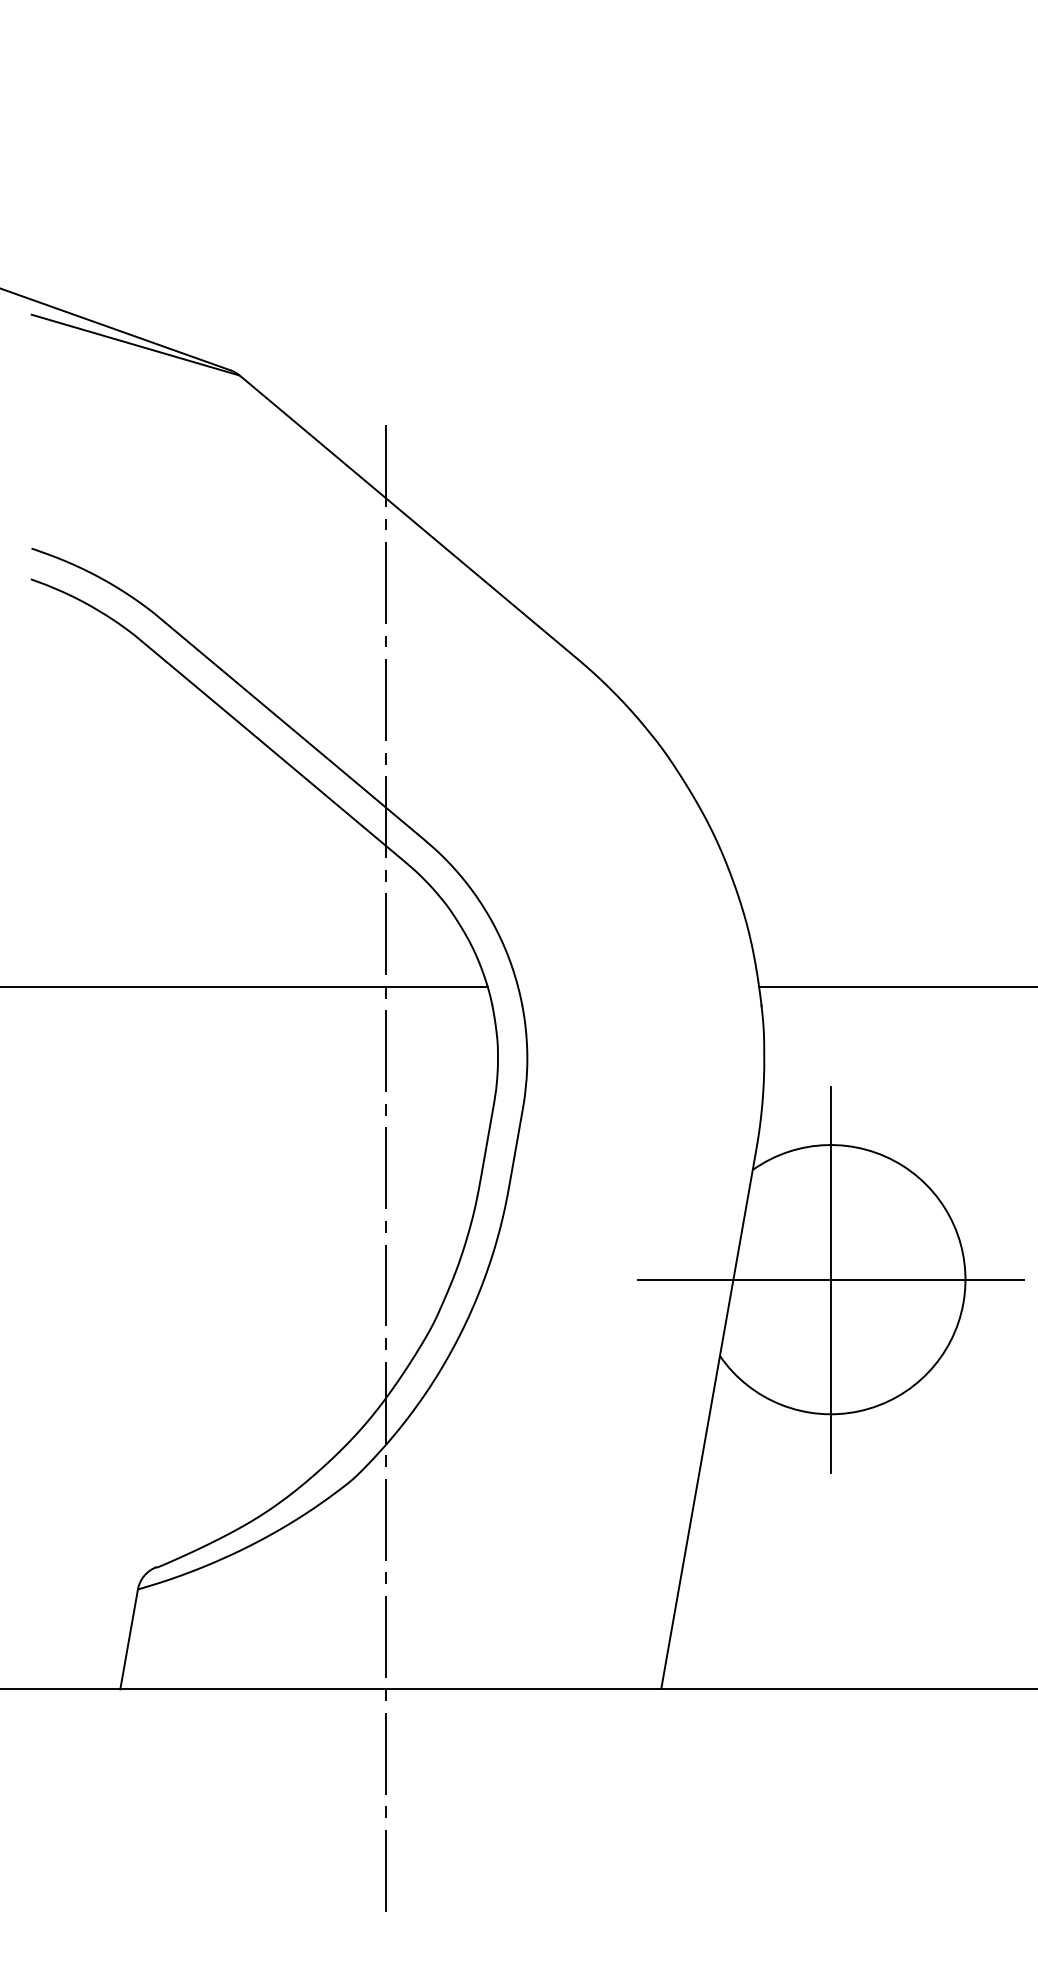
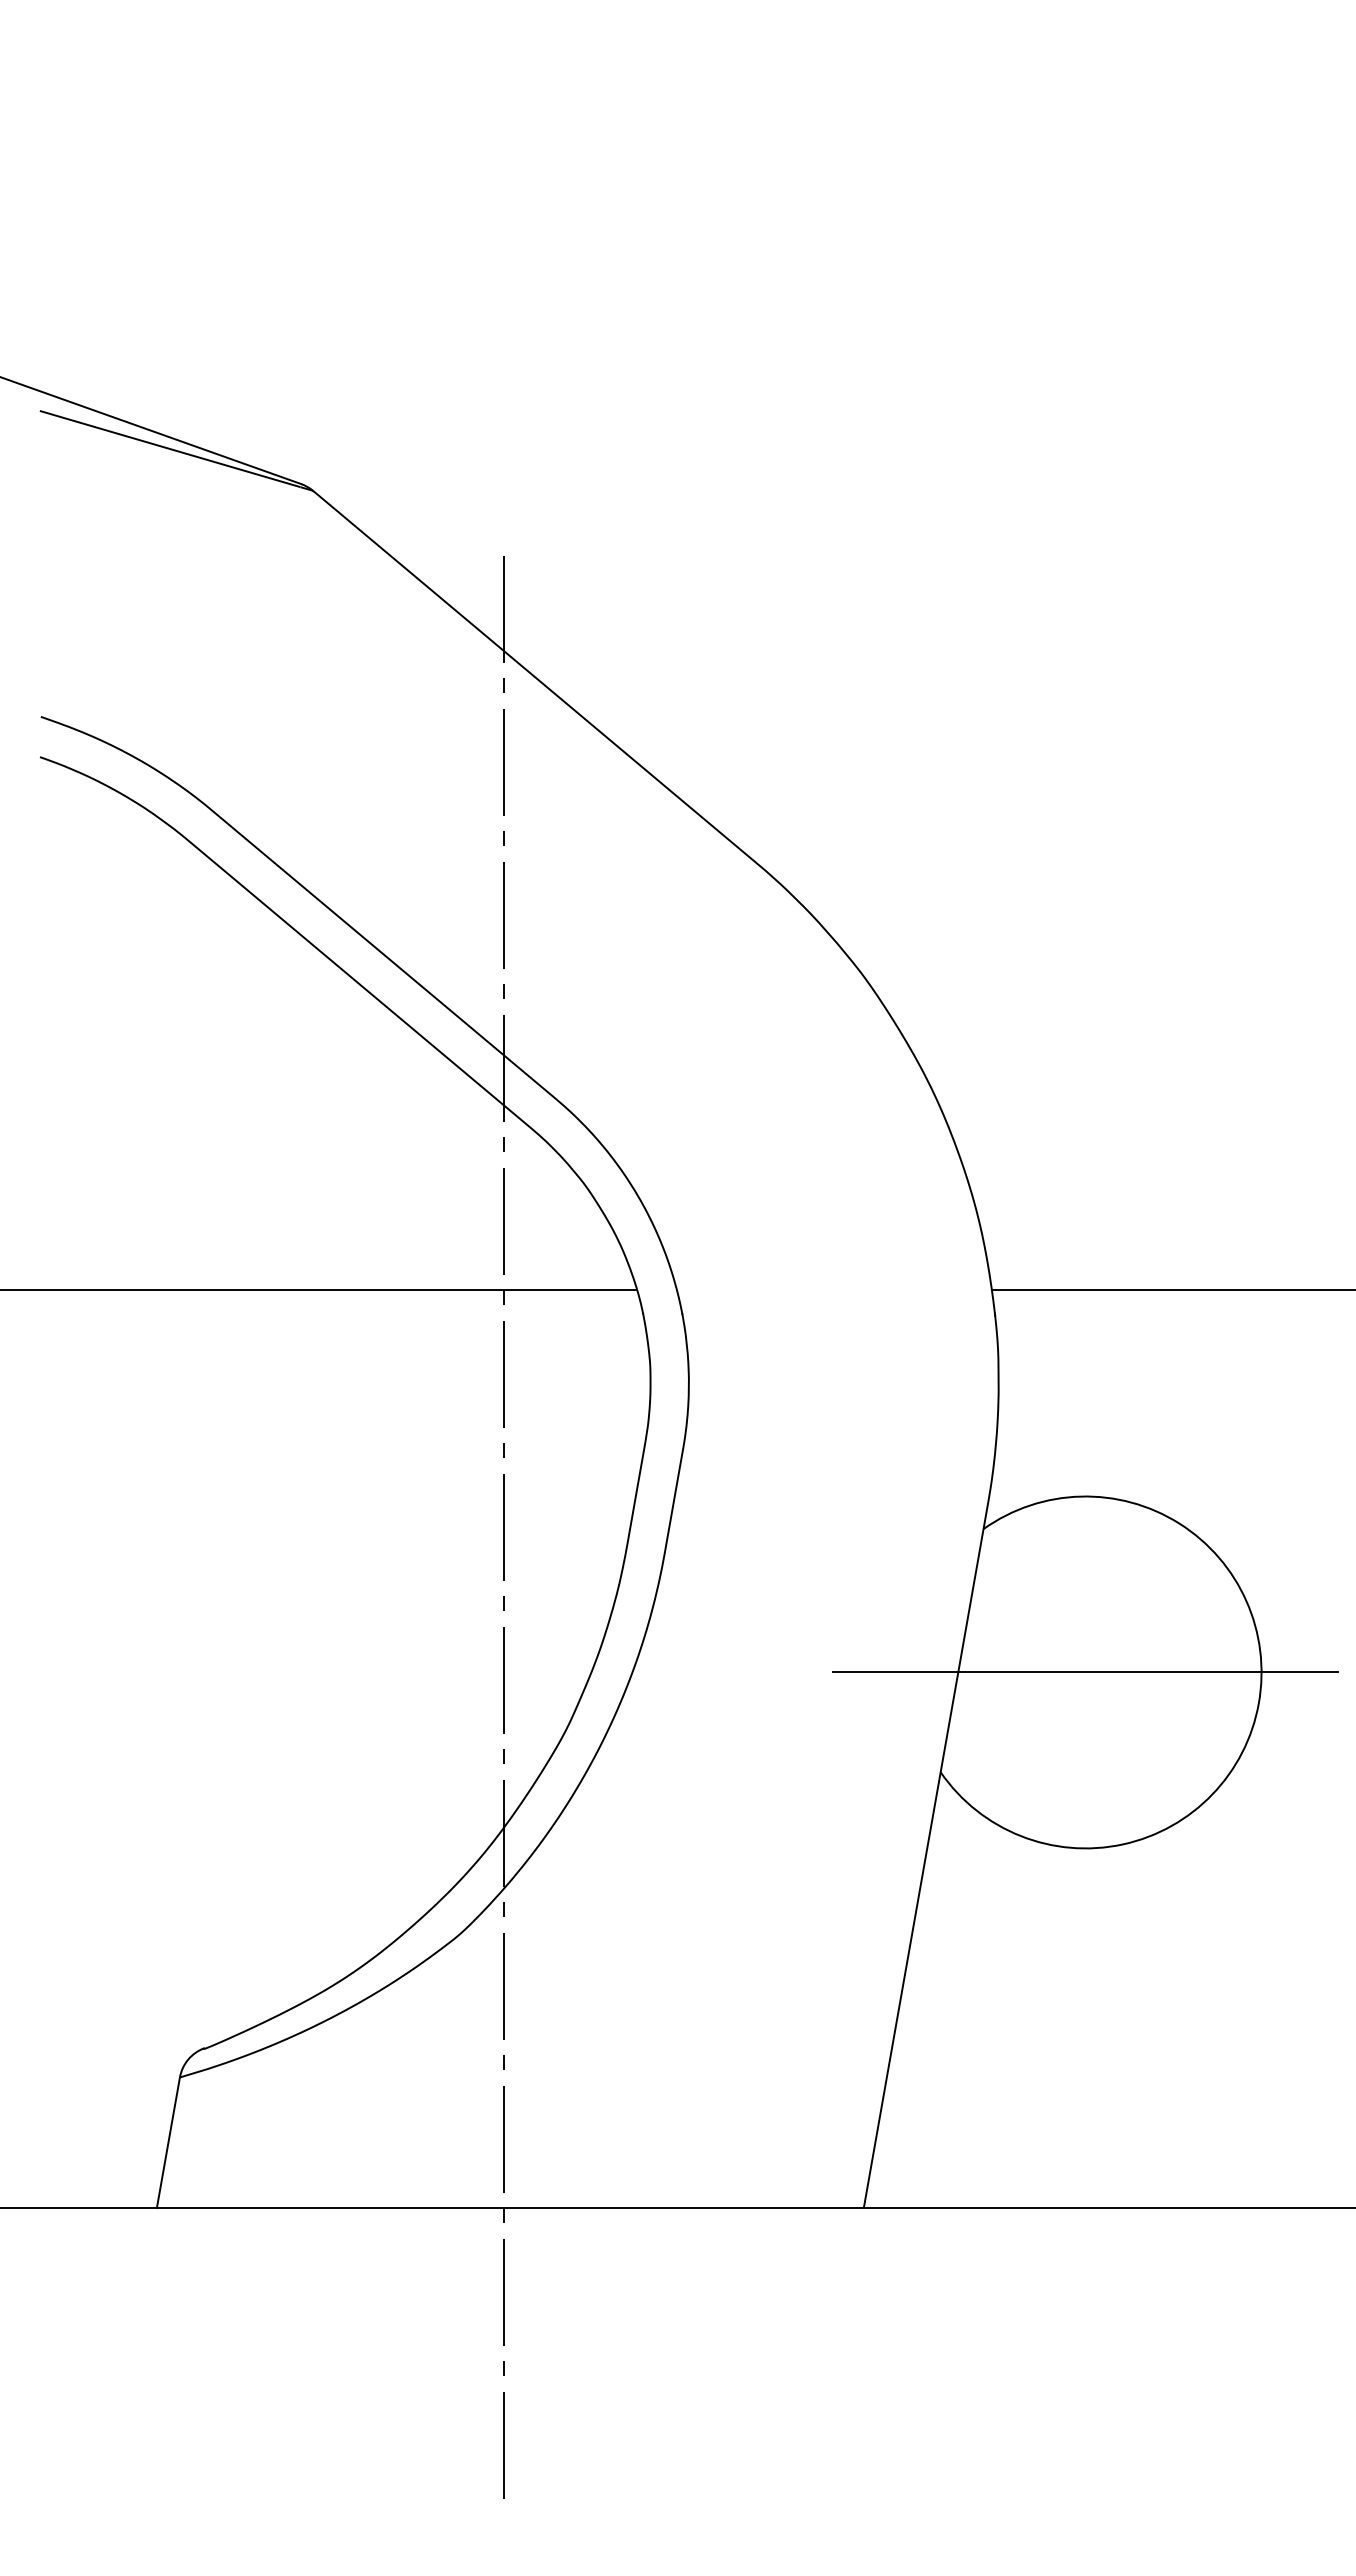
line: (830, 1279) -> (1085, 1672), removed

